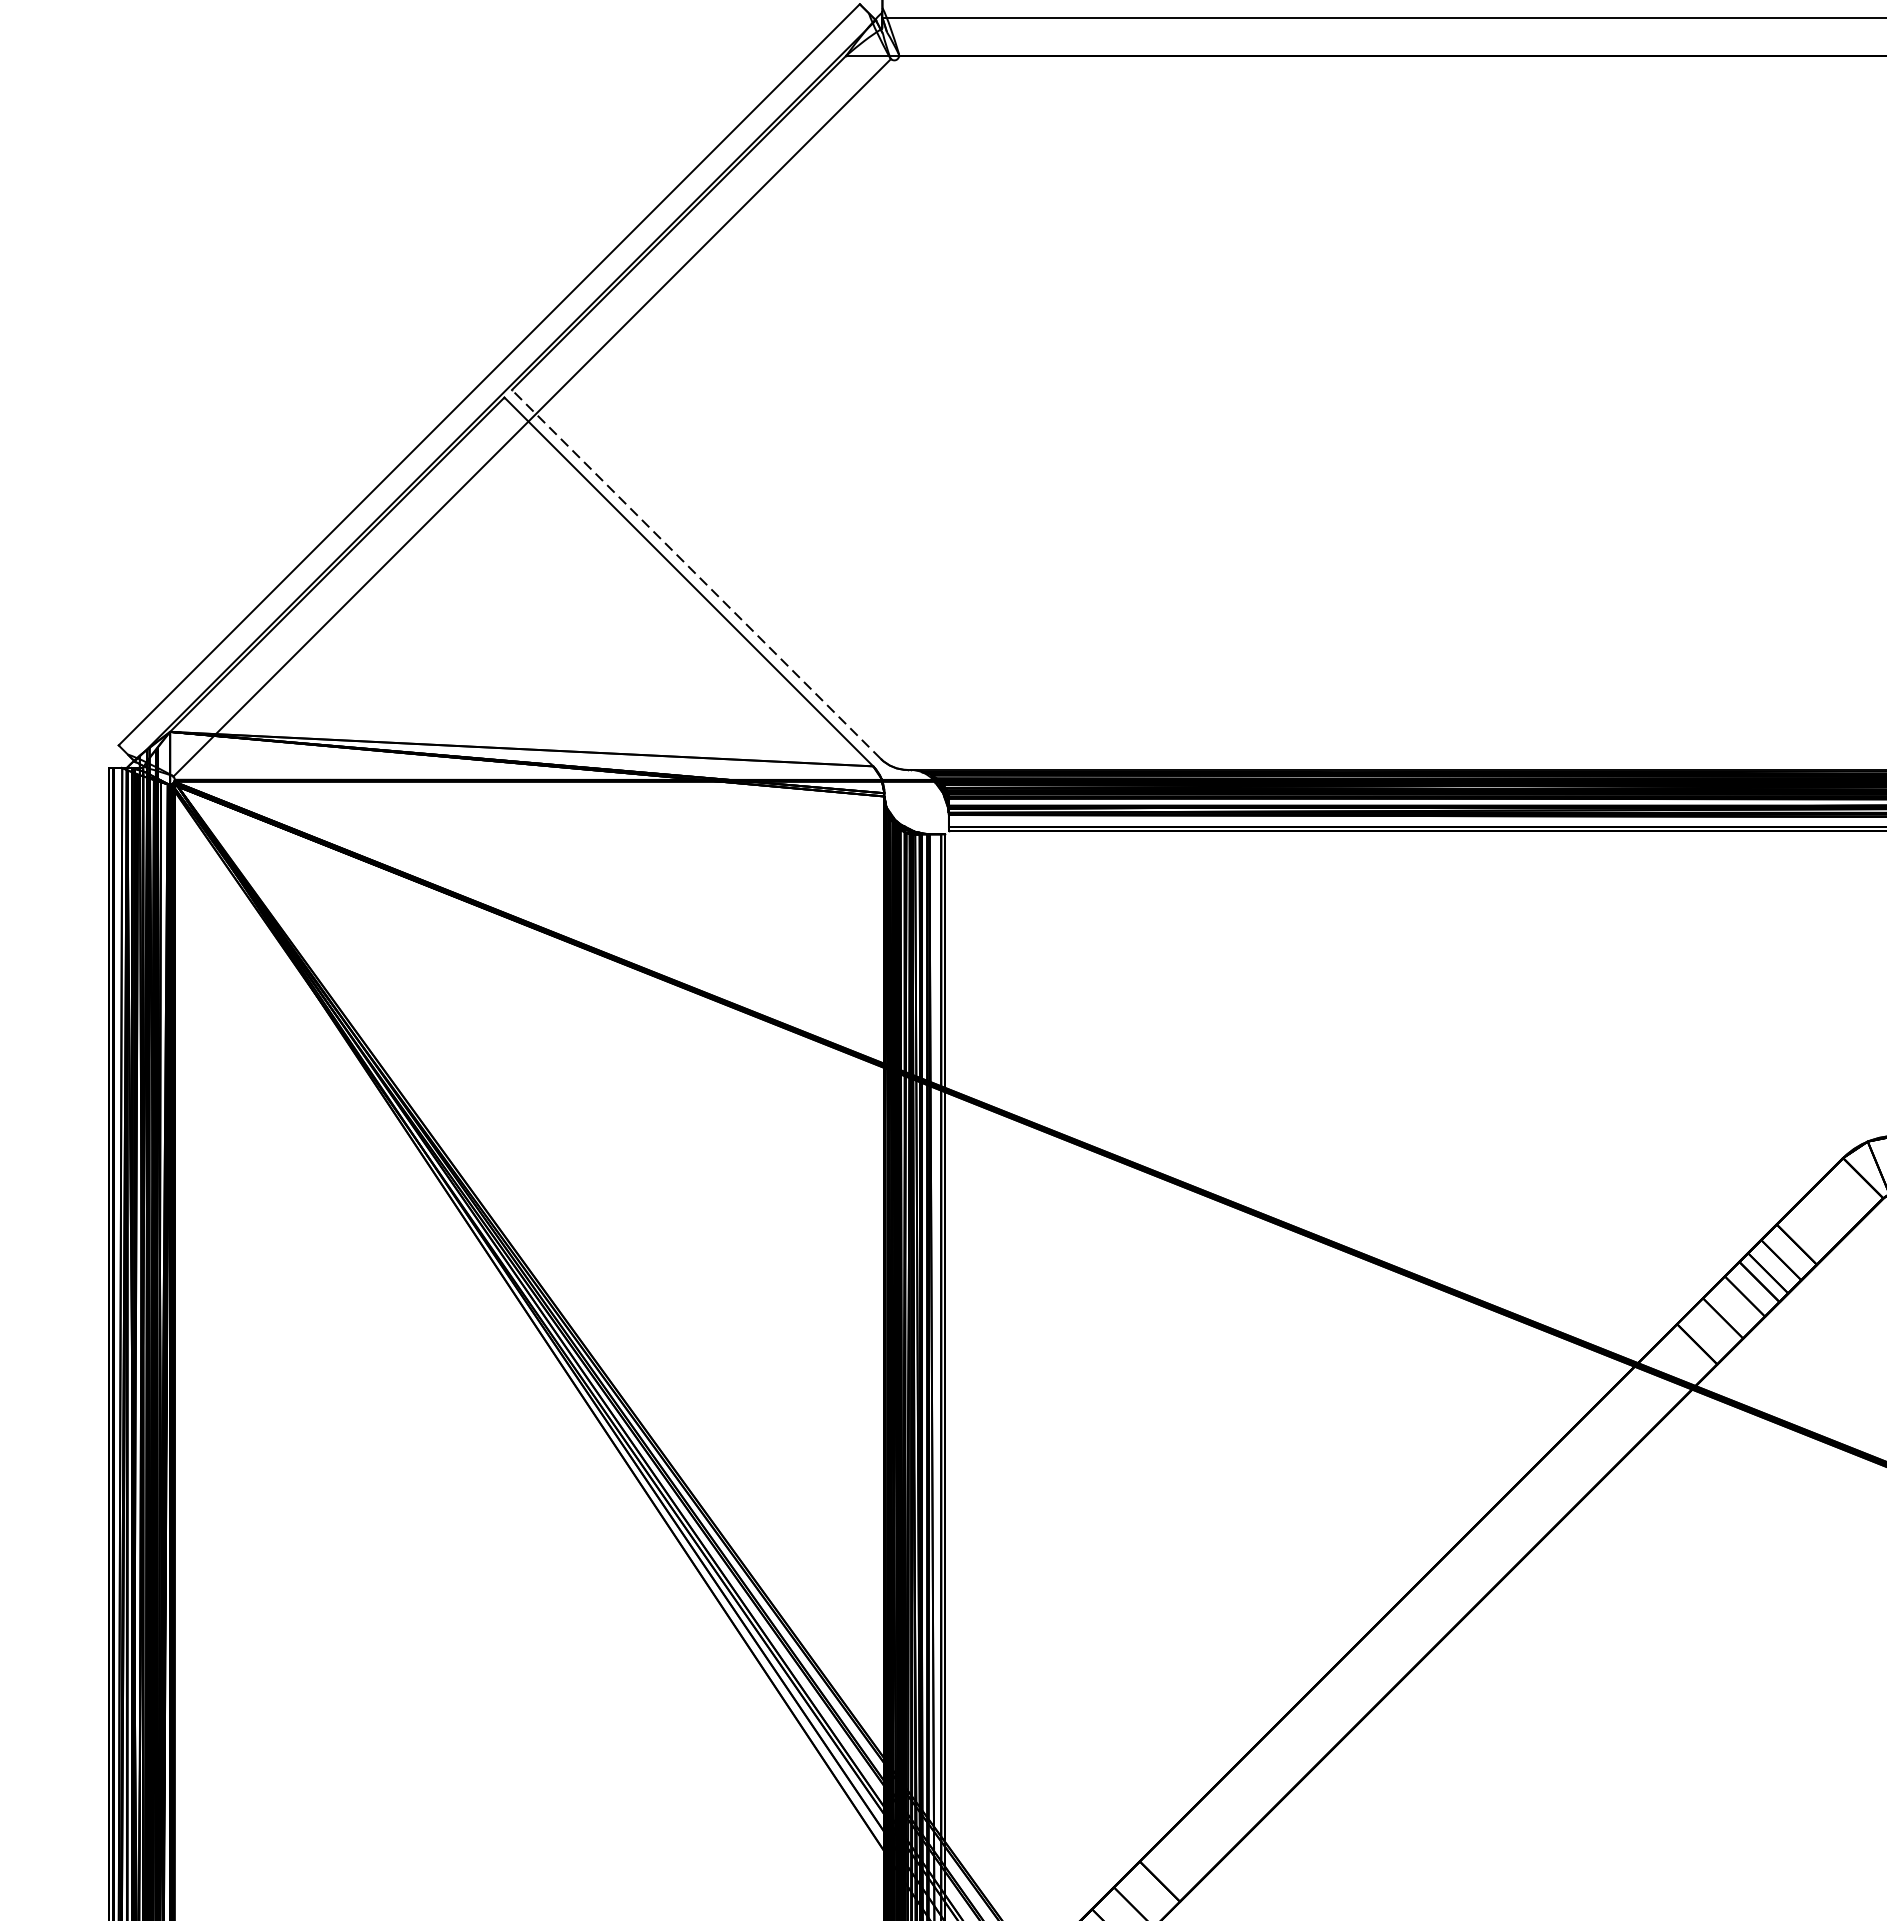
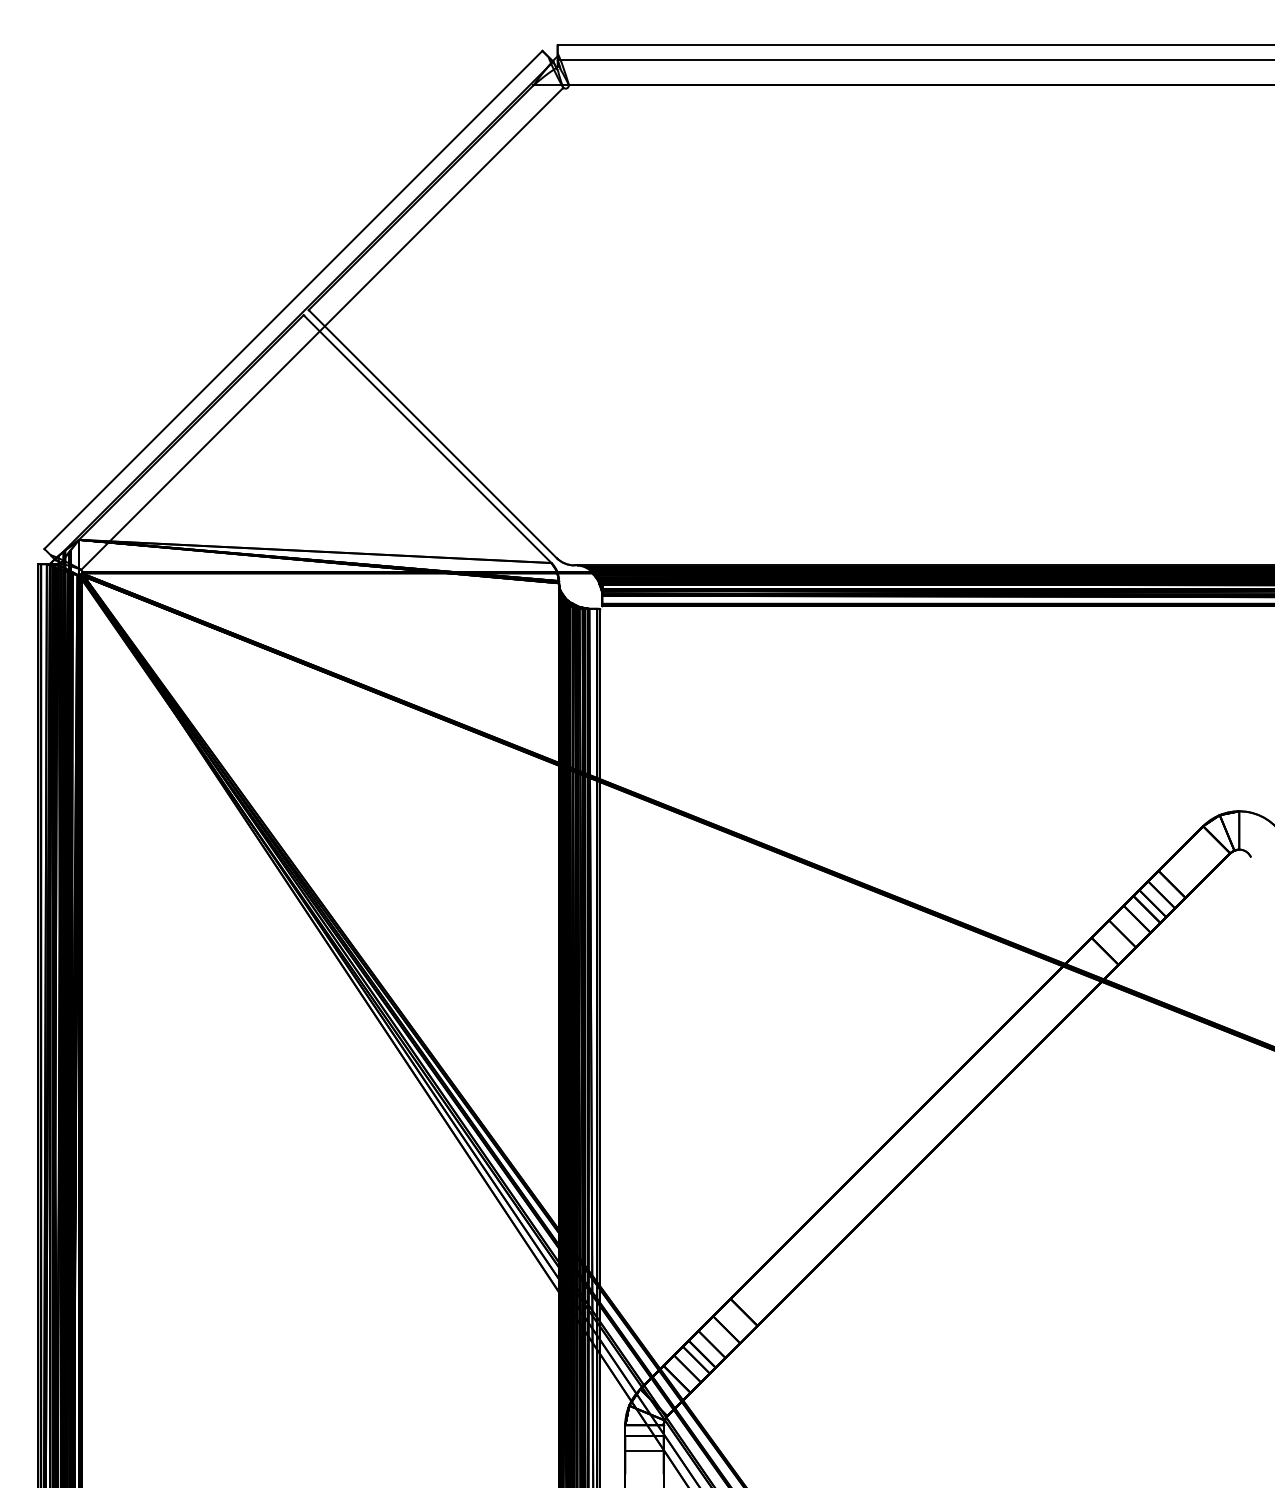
line: (696, 573) -> (432, 433), dashed -> solid

